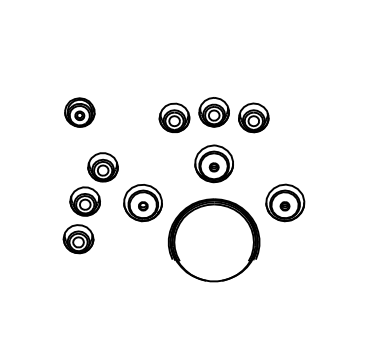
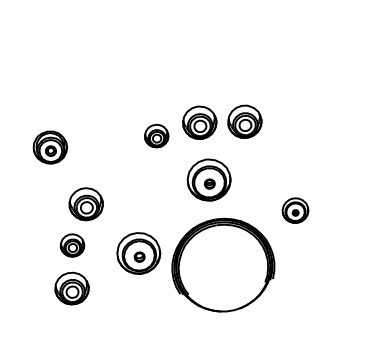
part: (174, 117) -> (156, 135), size x0.7
part: (84, 201) -> (71, 245), size x0.7
part: (285, 202) -> (295, 210), size x0.6
part: (142, 203) -> (138, 254), moved

